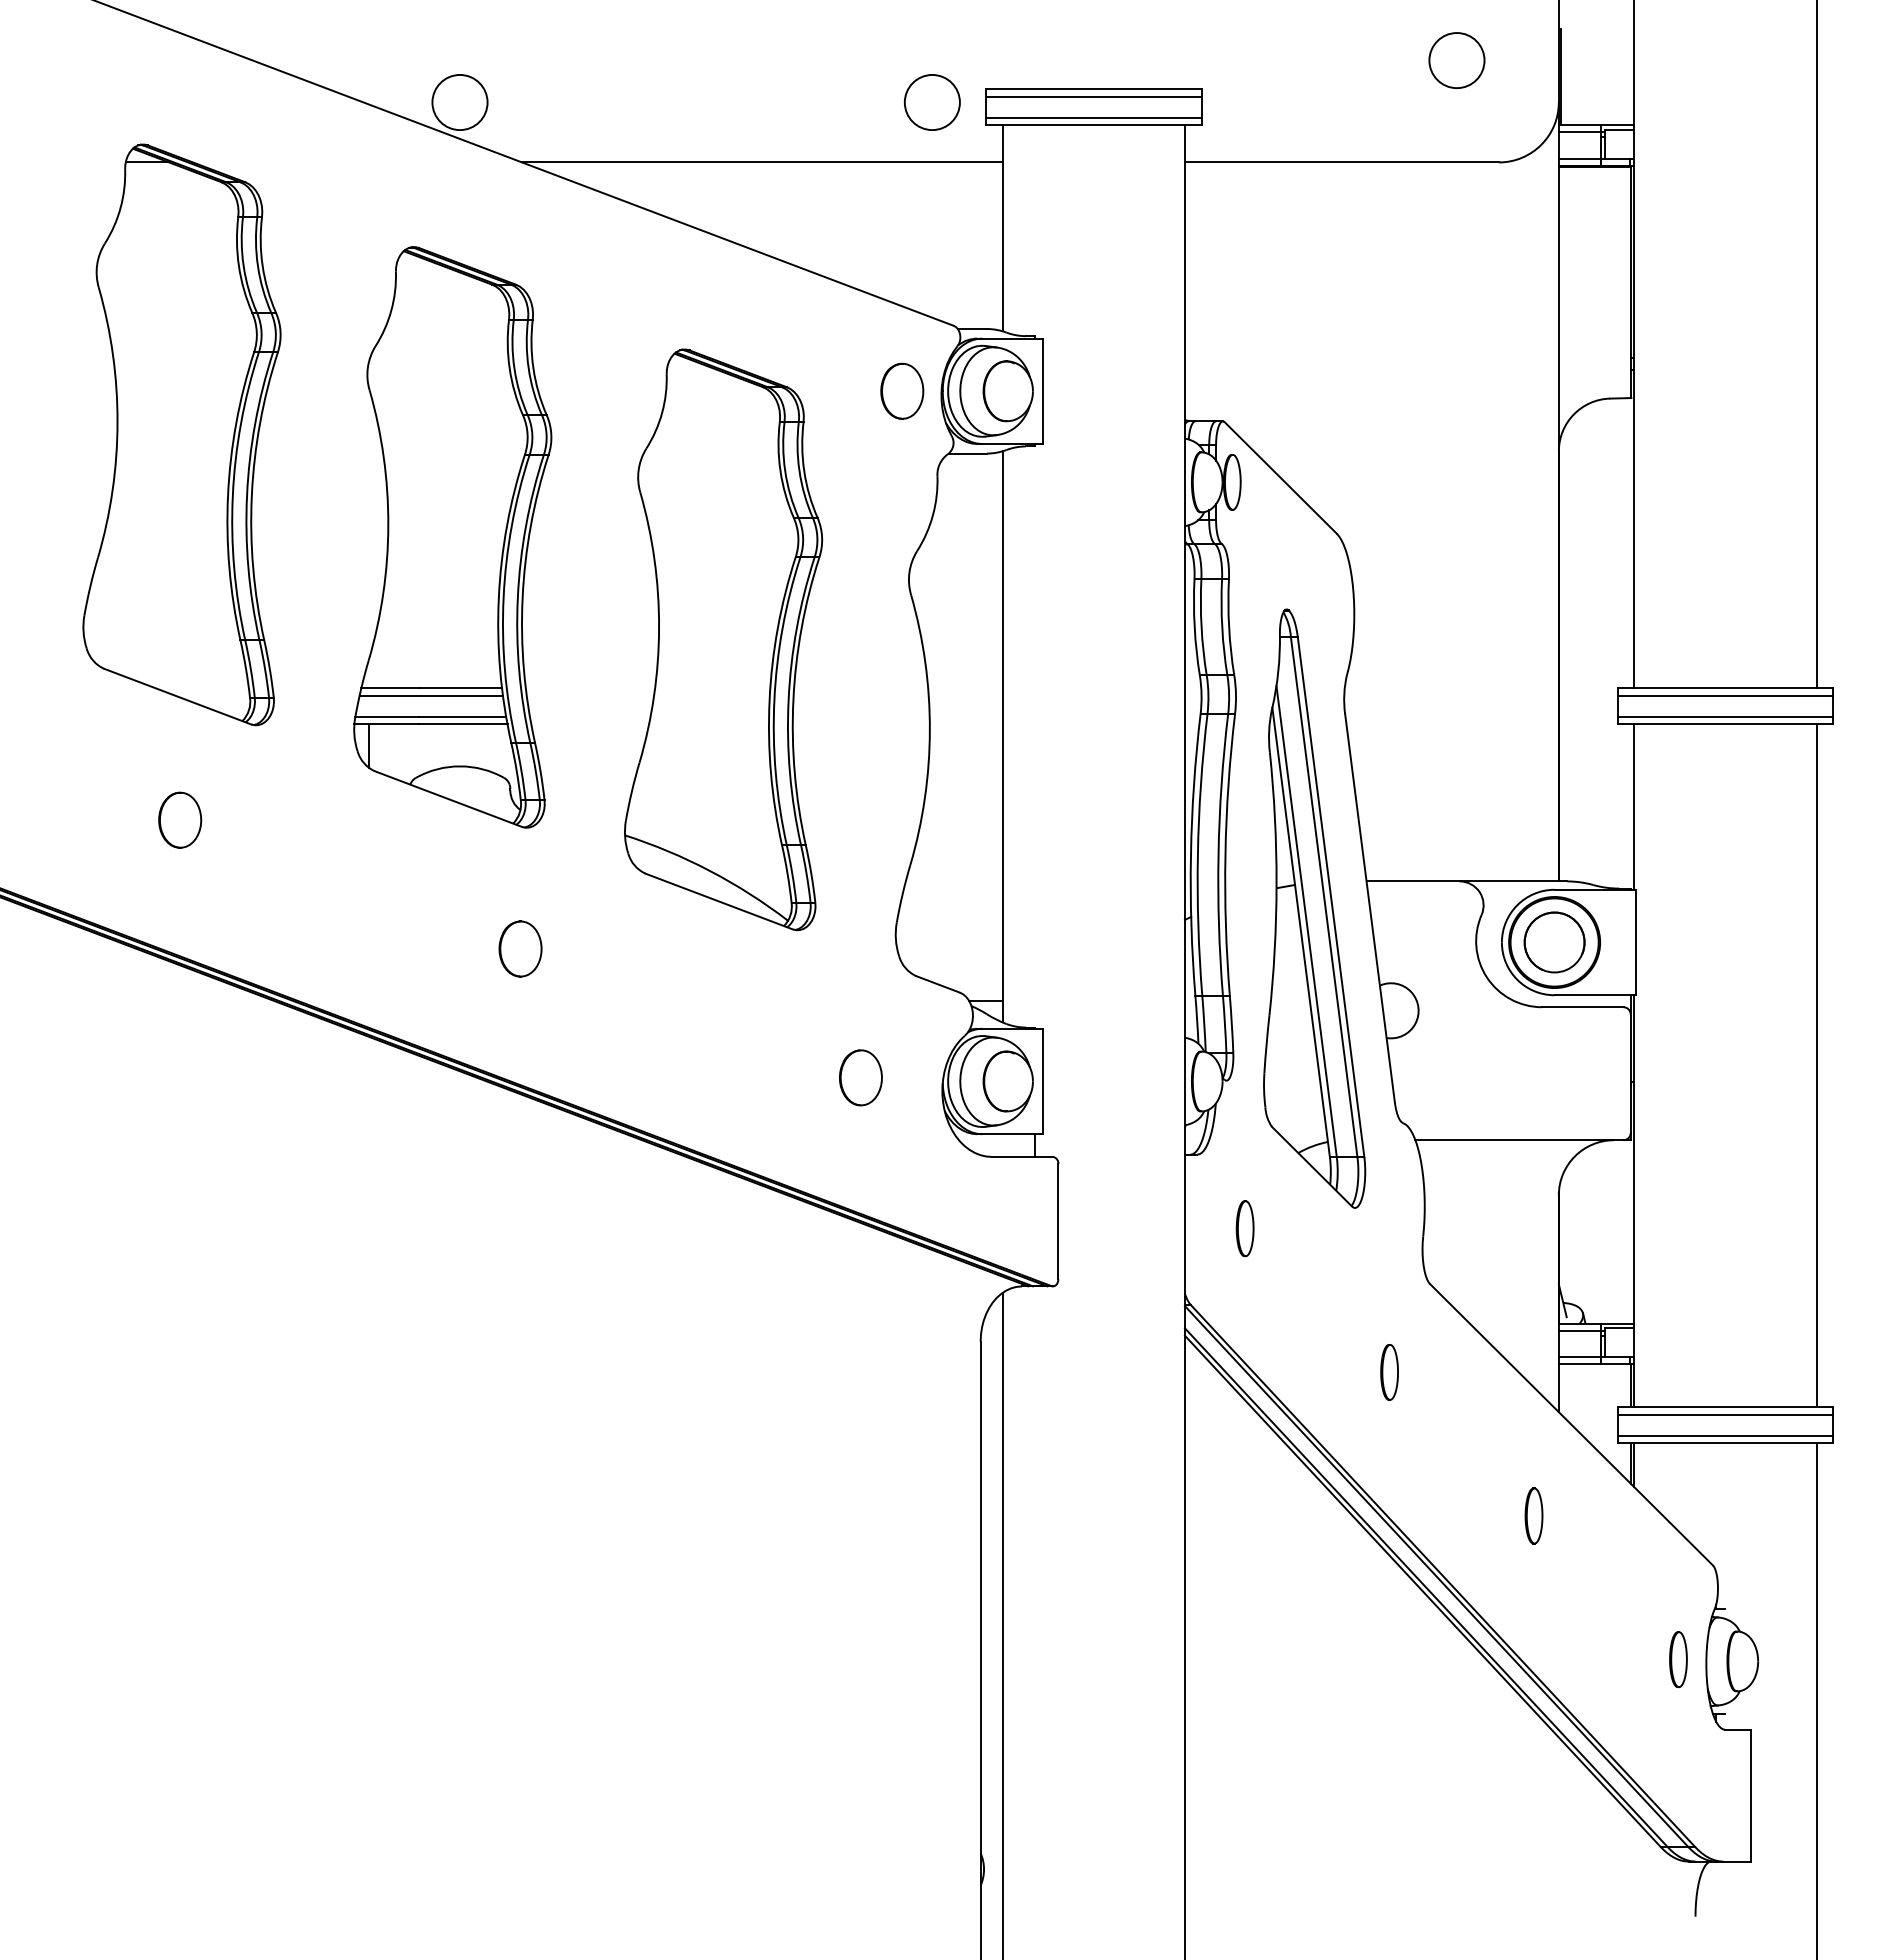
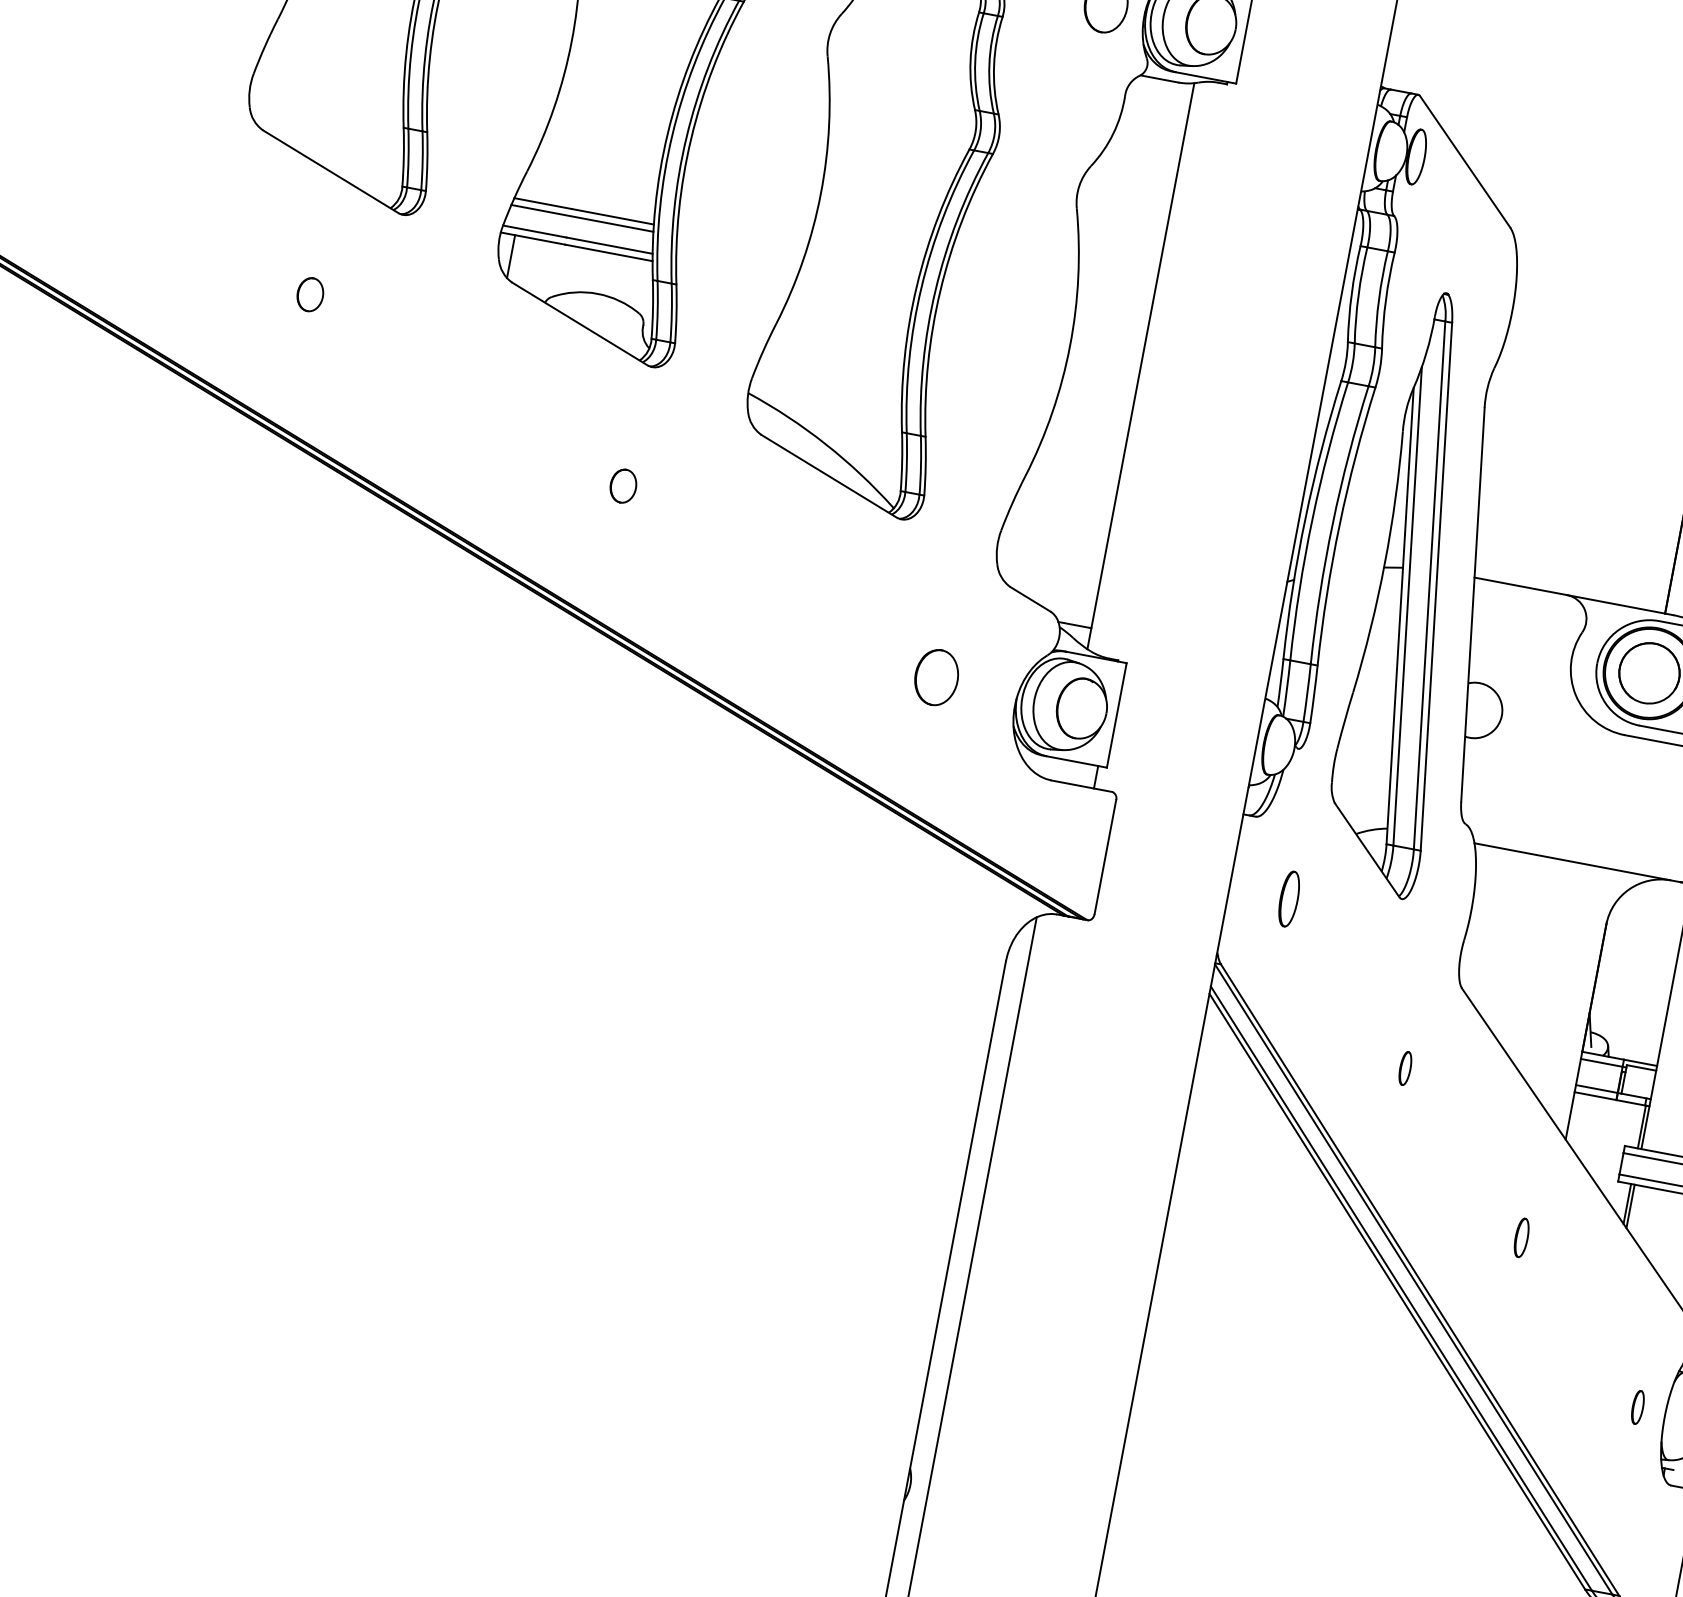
part: (180, 819) -> (310, 294), size x0.6
part: (520, 948) -> (623, 485), size x0.6
part: (1389, 1372) -> (1405, 1068), size x0.6
part: (1533, 1515) -> (1521, 1237), size x0.7
part: (1678, 1659) -> (1637, 1407), size x0.6

